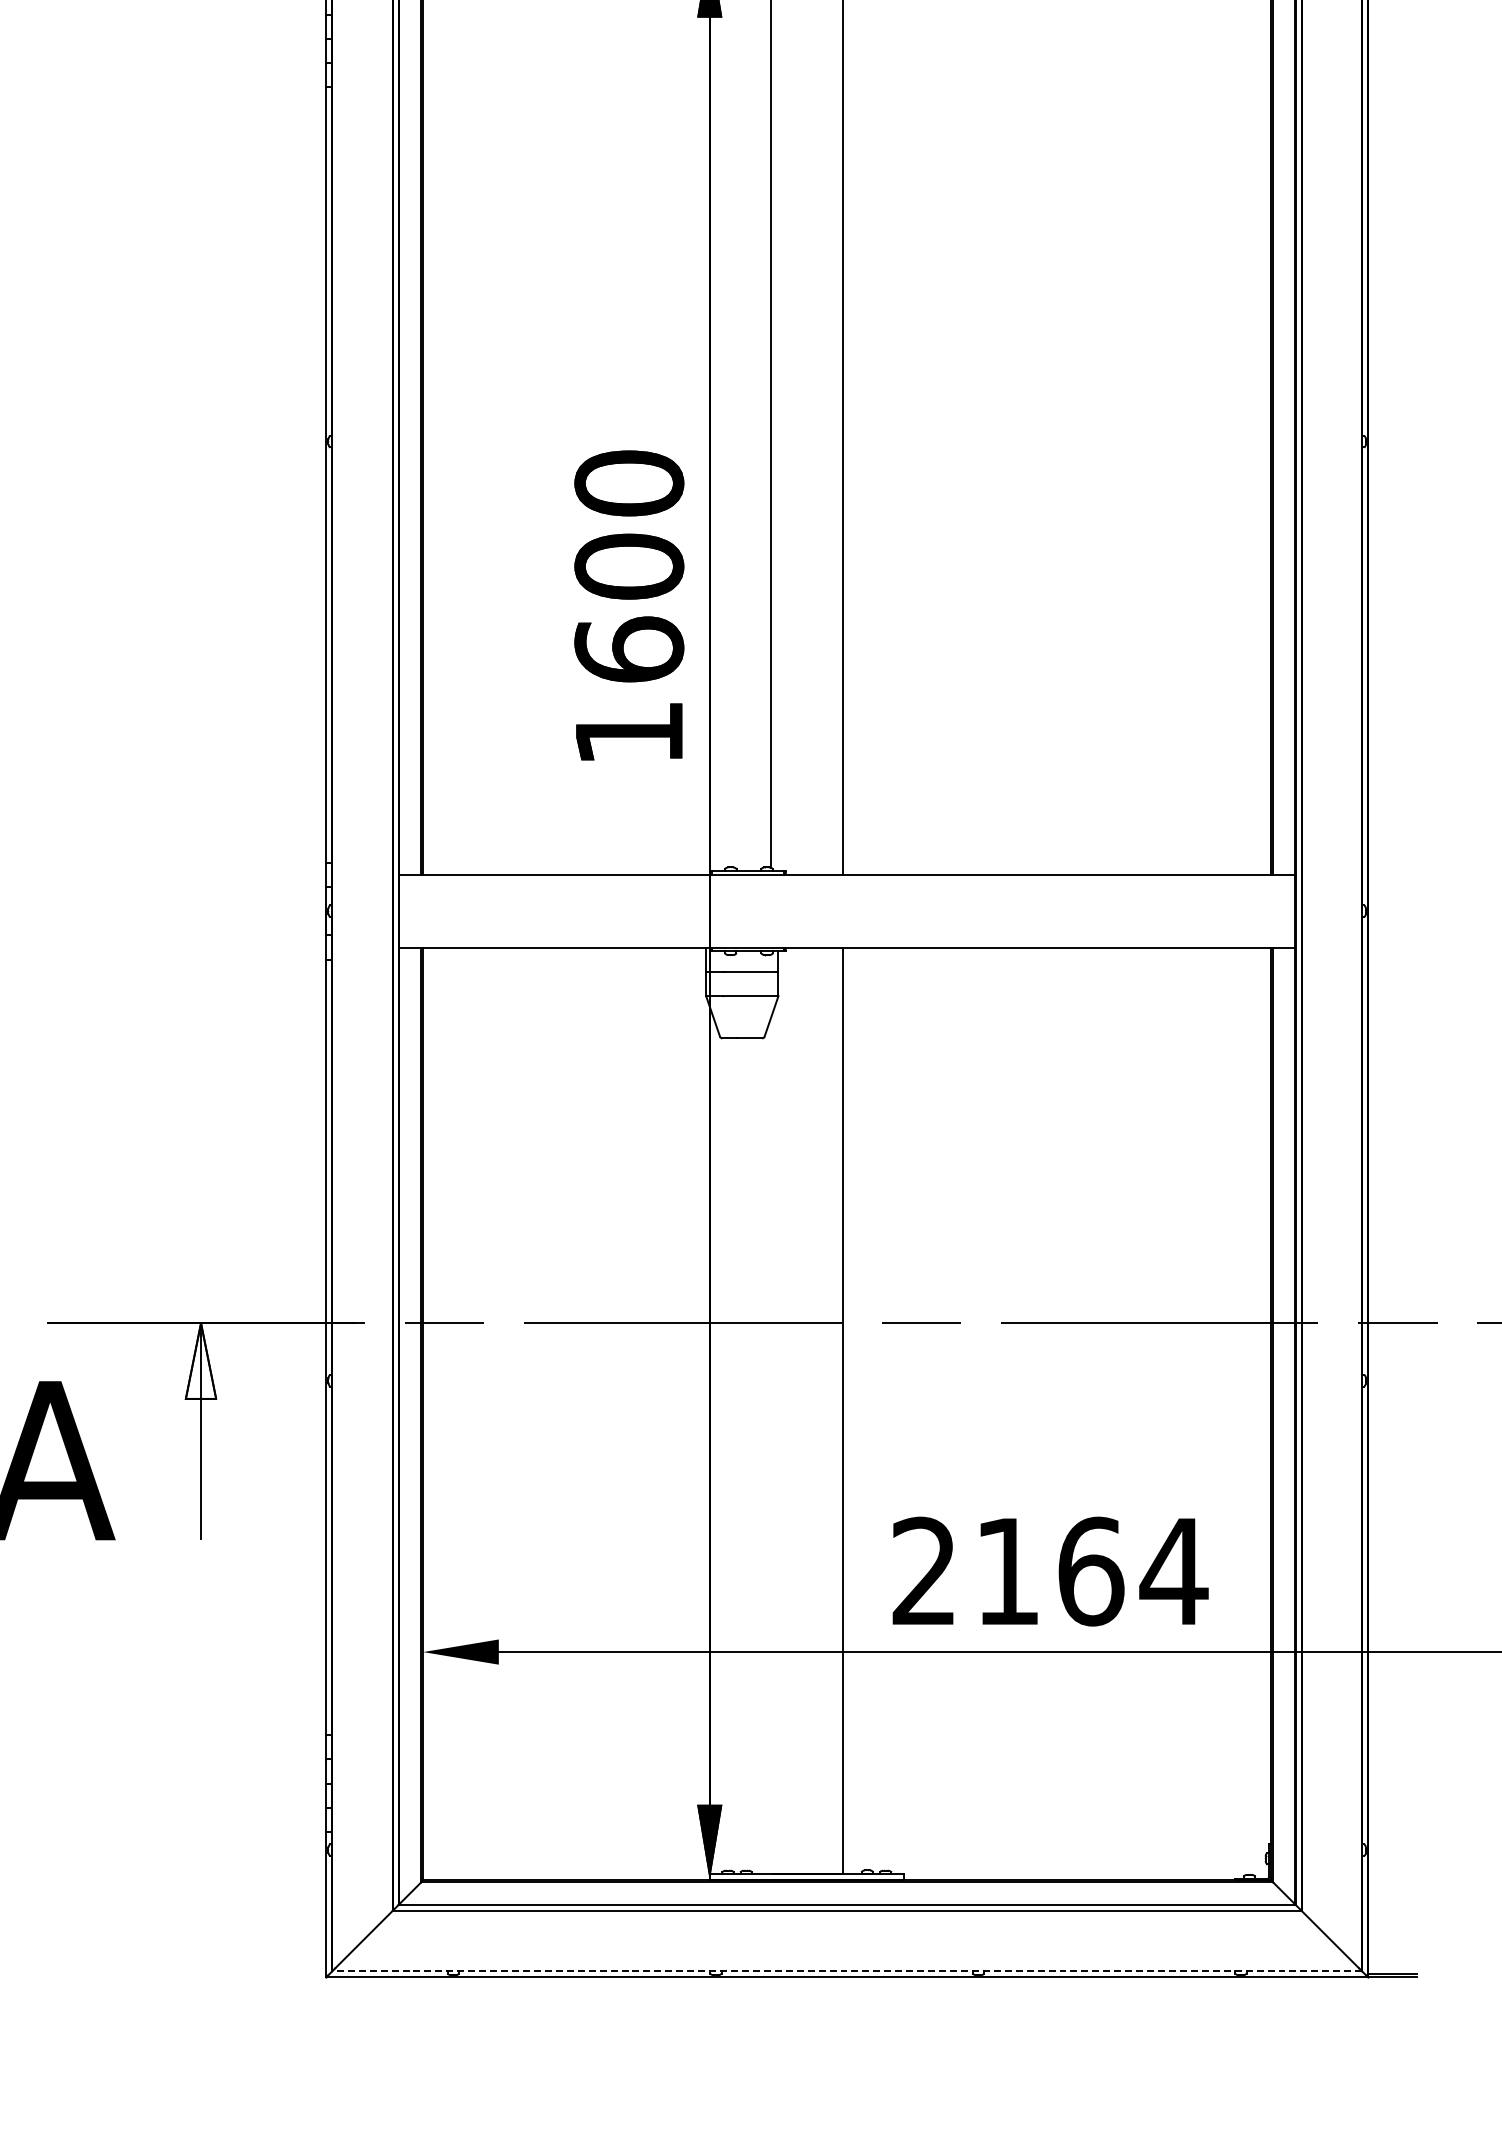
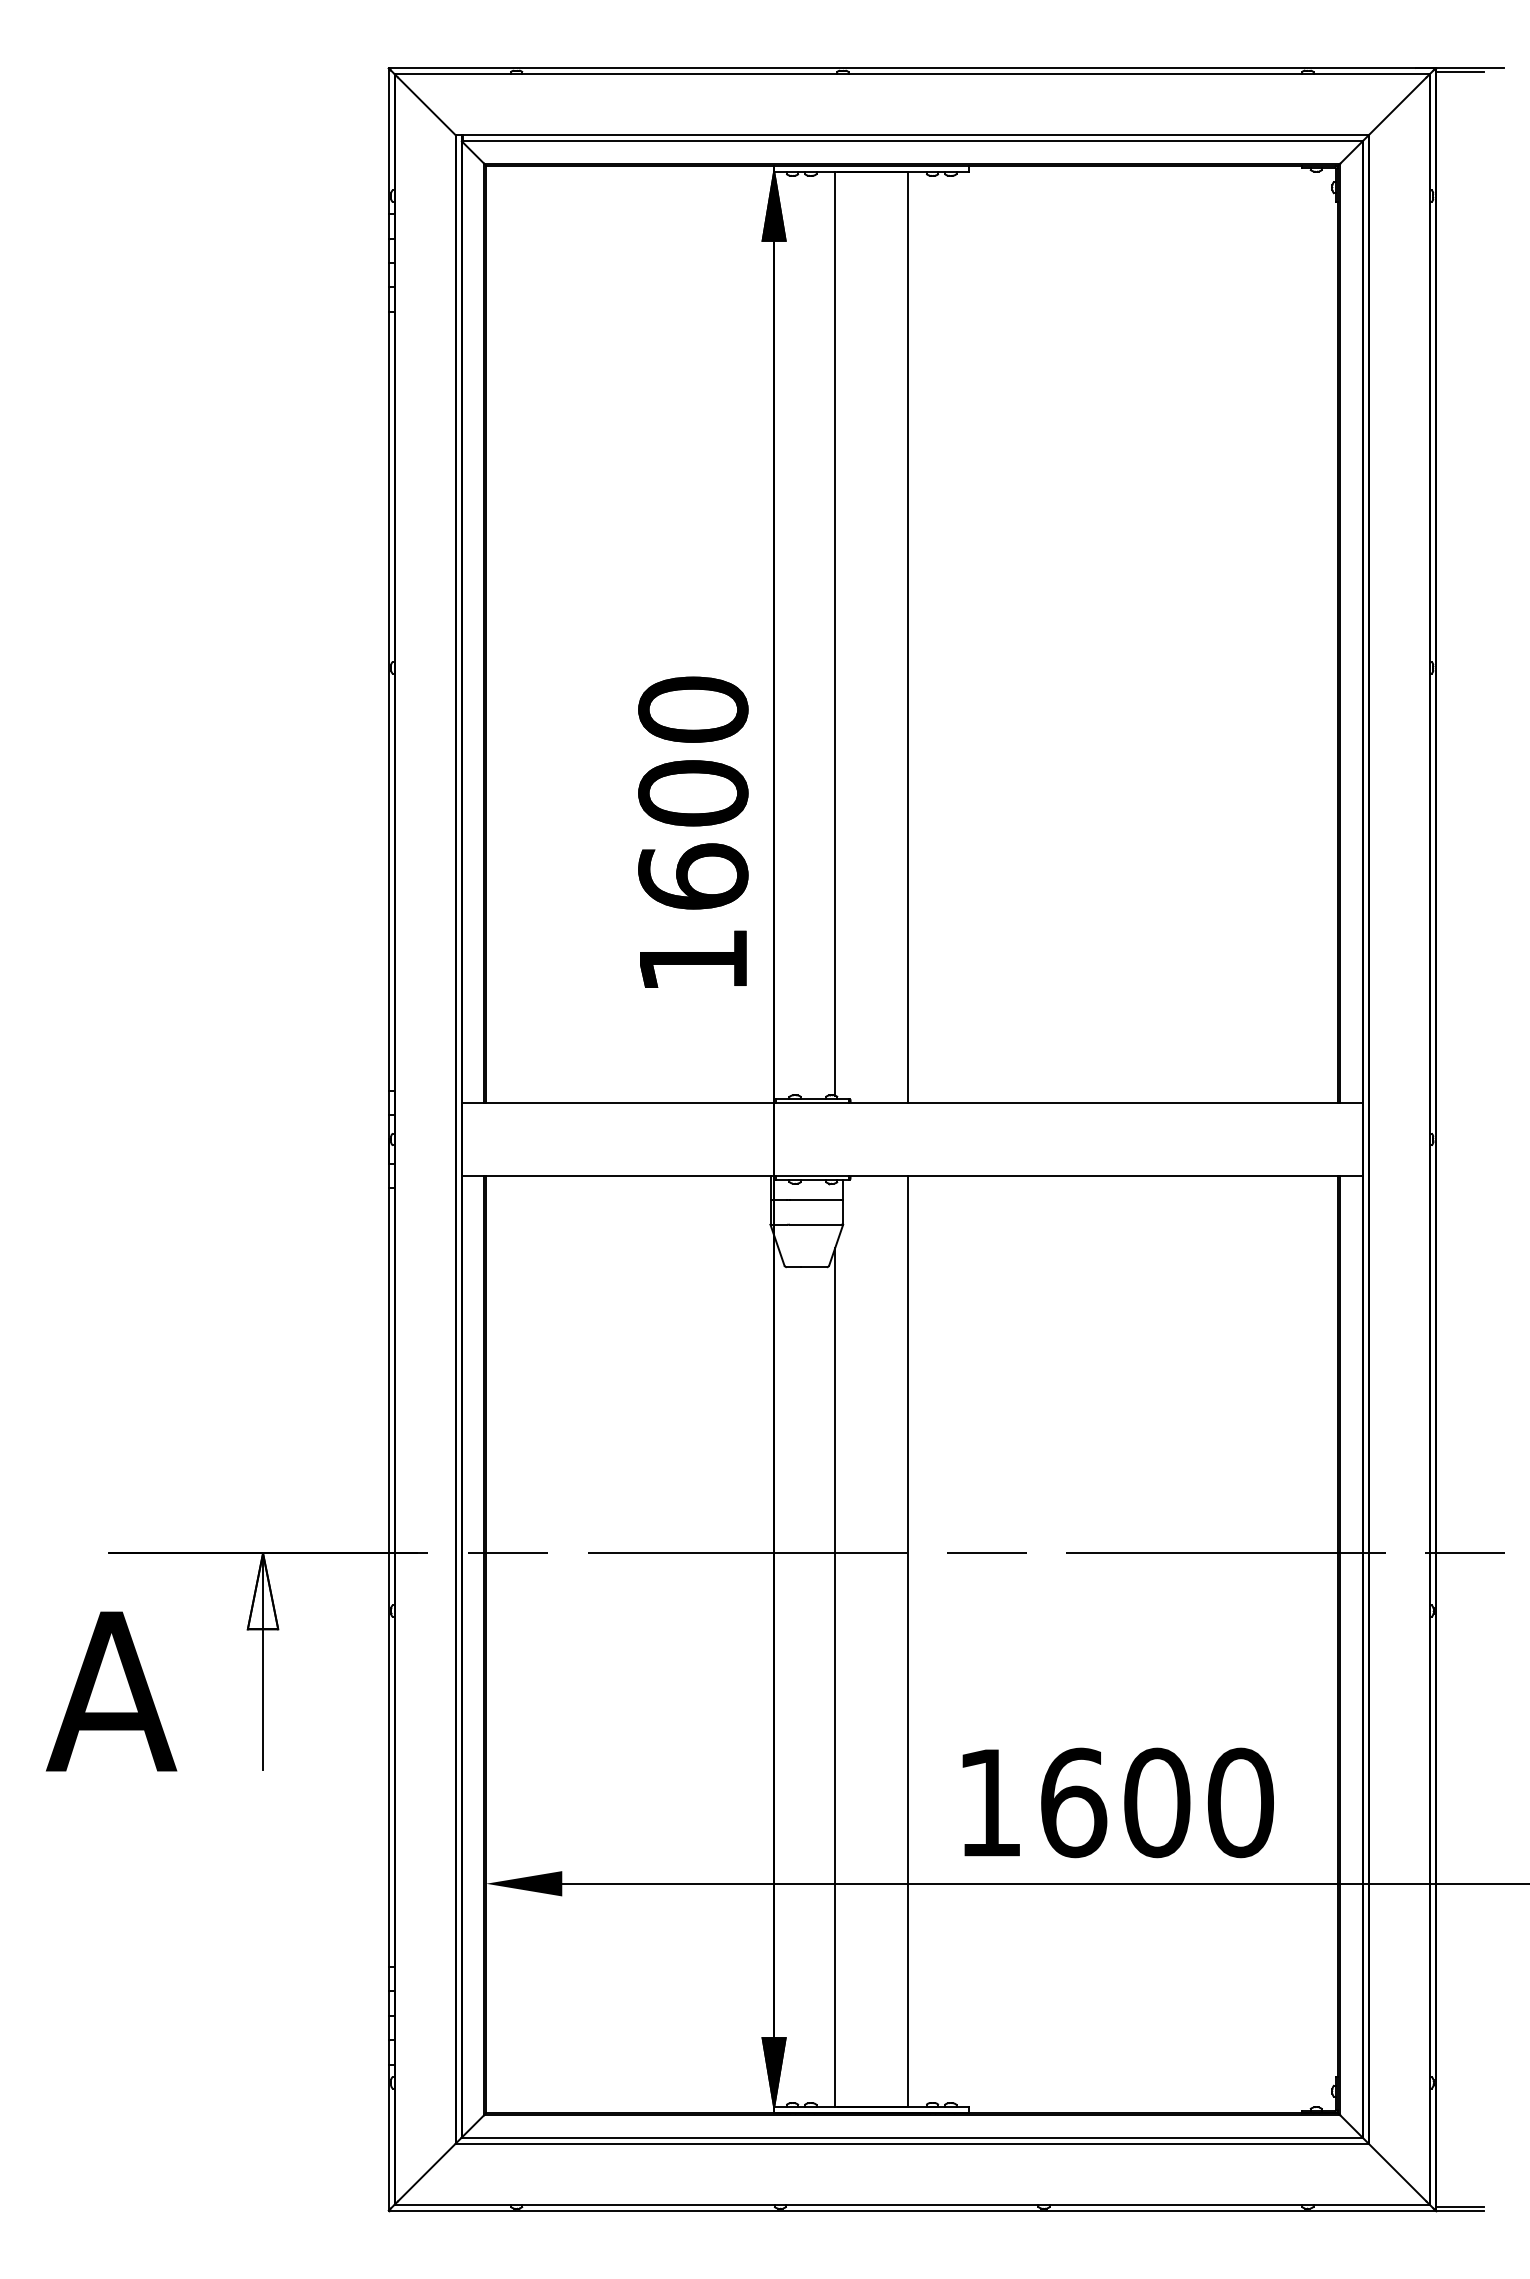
line: (770, 1446) -> (835, 1677), added
text: (1050, 1571) -> (1116, 1802), 2164 -> 1600
line: (846, 1971) -> (911, 2204), dashed -> solid

